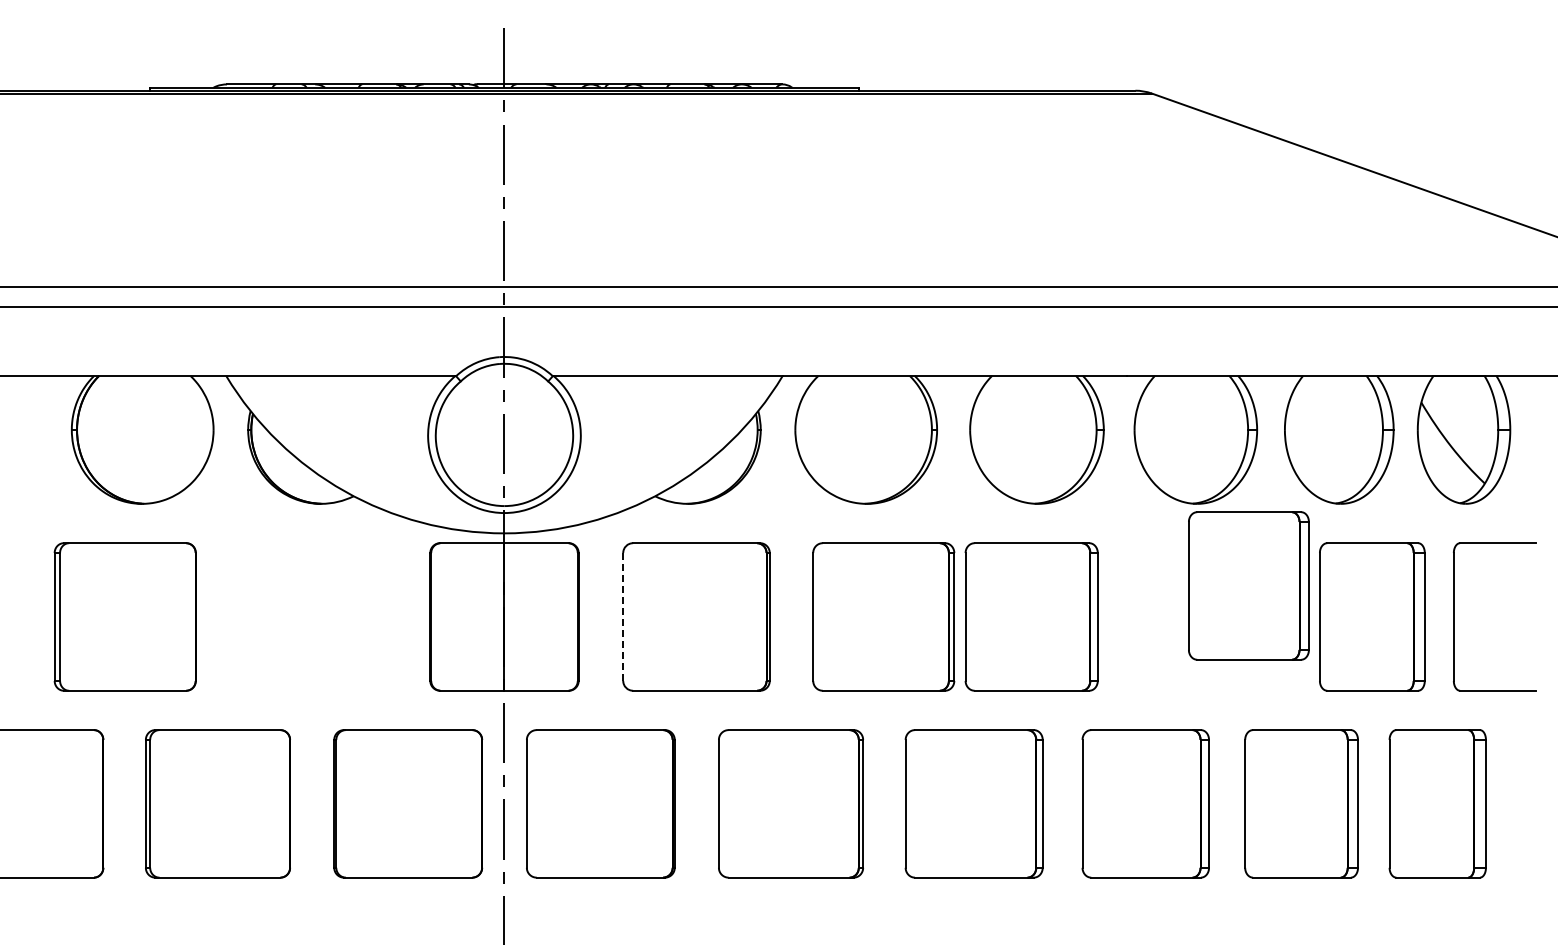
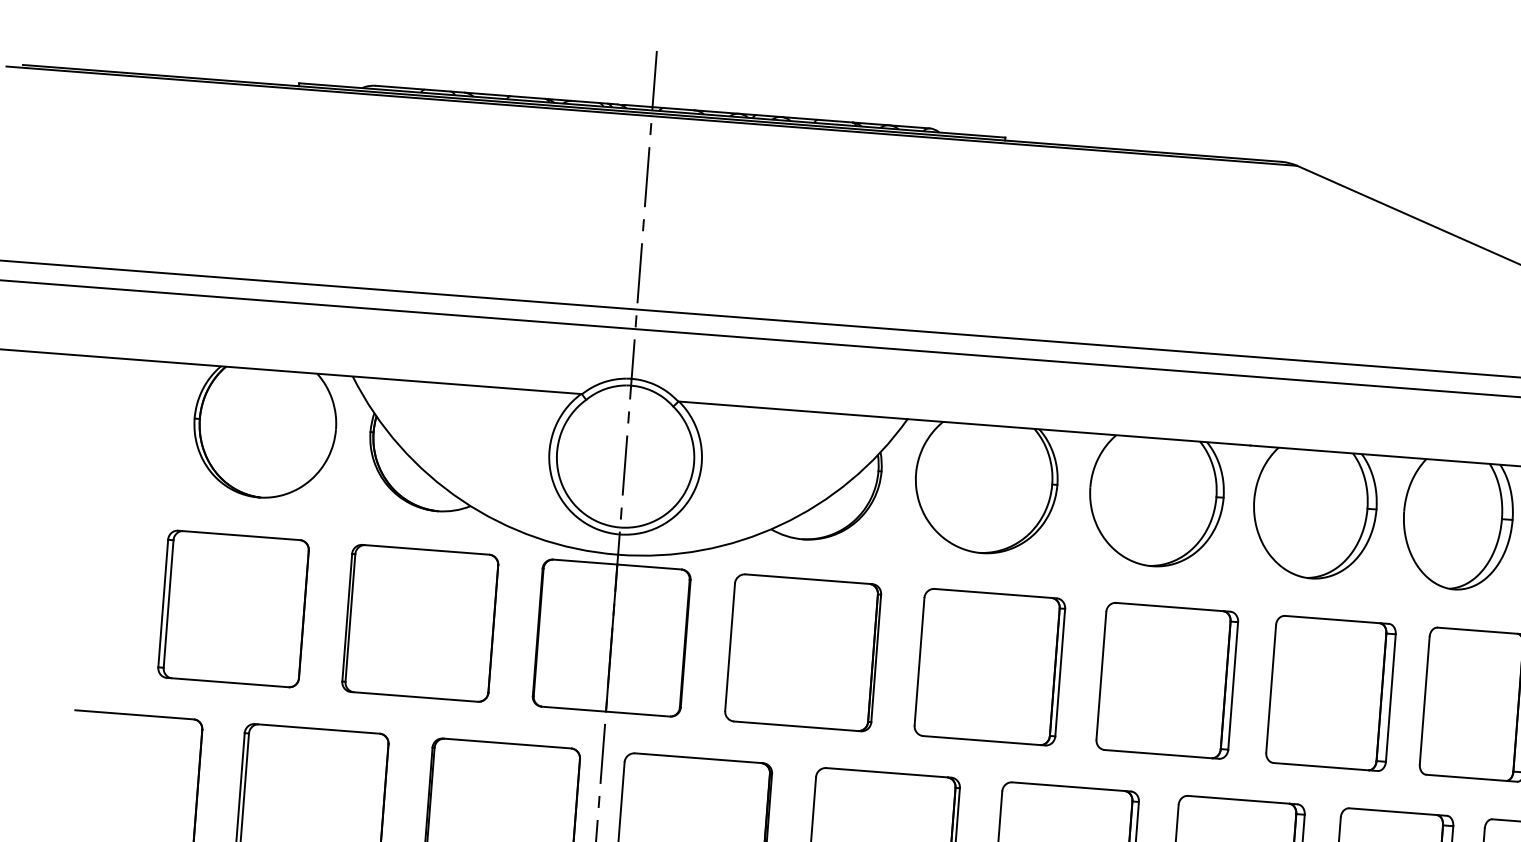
part: (1248, 585) -> (1330, 692), moved
part: (312, 616) -> (420, 622), added
line: (623, 616) -> (730, 646), dashed -> solid
part: (1031, 616) -> (1167, 680), moved

